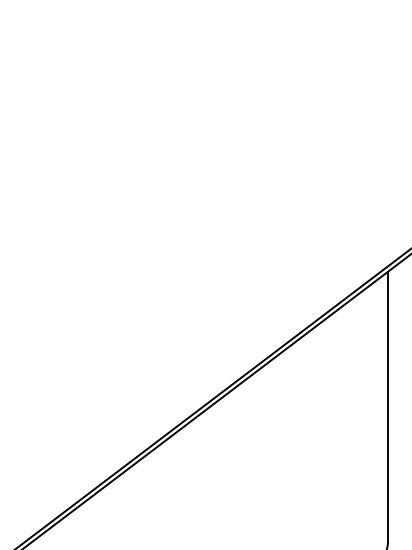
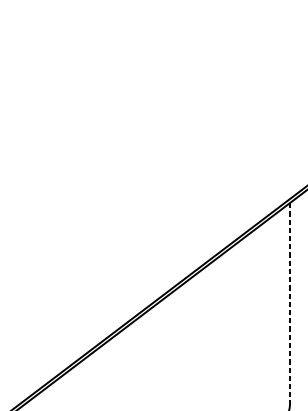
line: (387, 407) -> (289, 304), solid -> dashed

